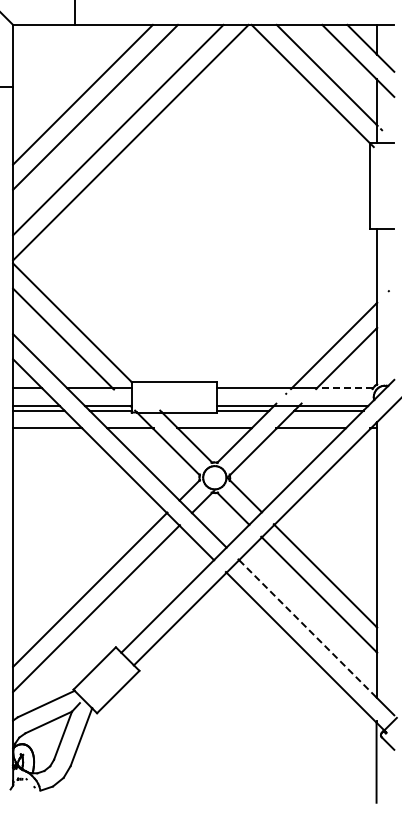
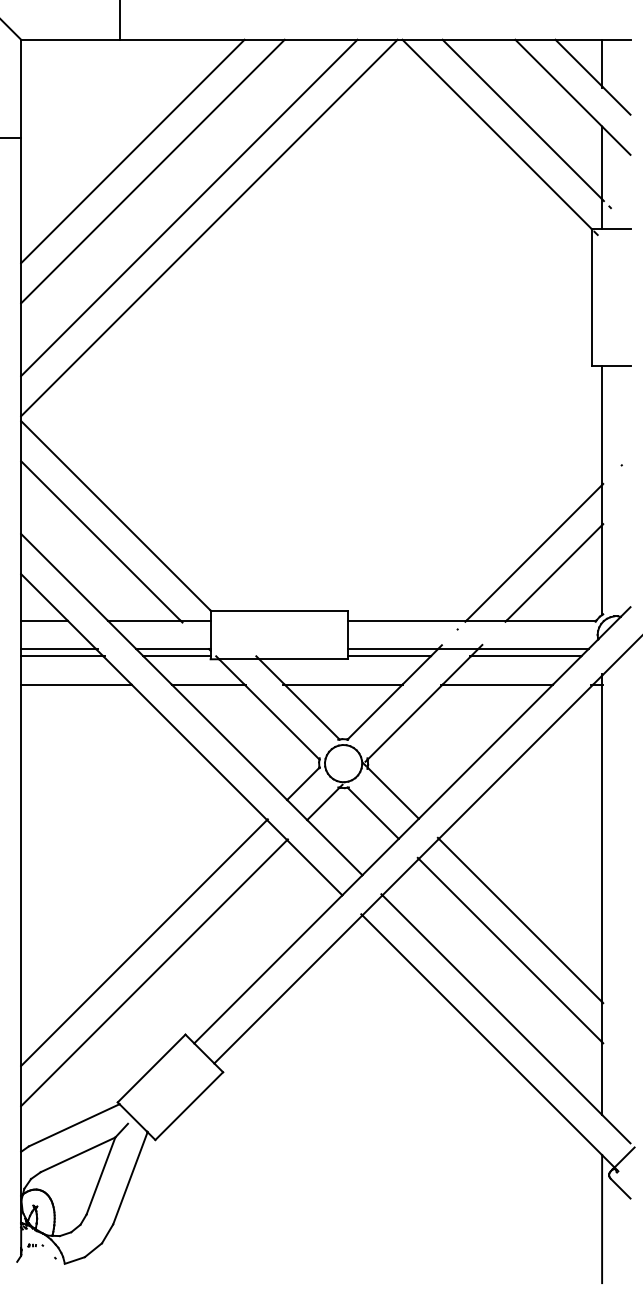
line: (344, 388) -> (550, 620), dashed -> solid
line: (308, 629) -> (493, 1006), dashed -> solid

